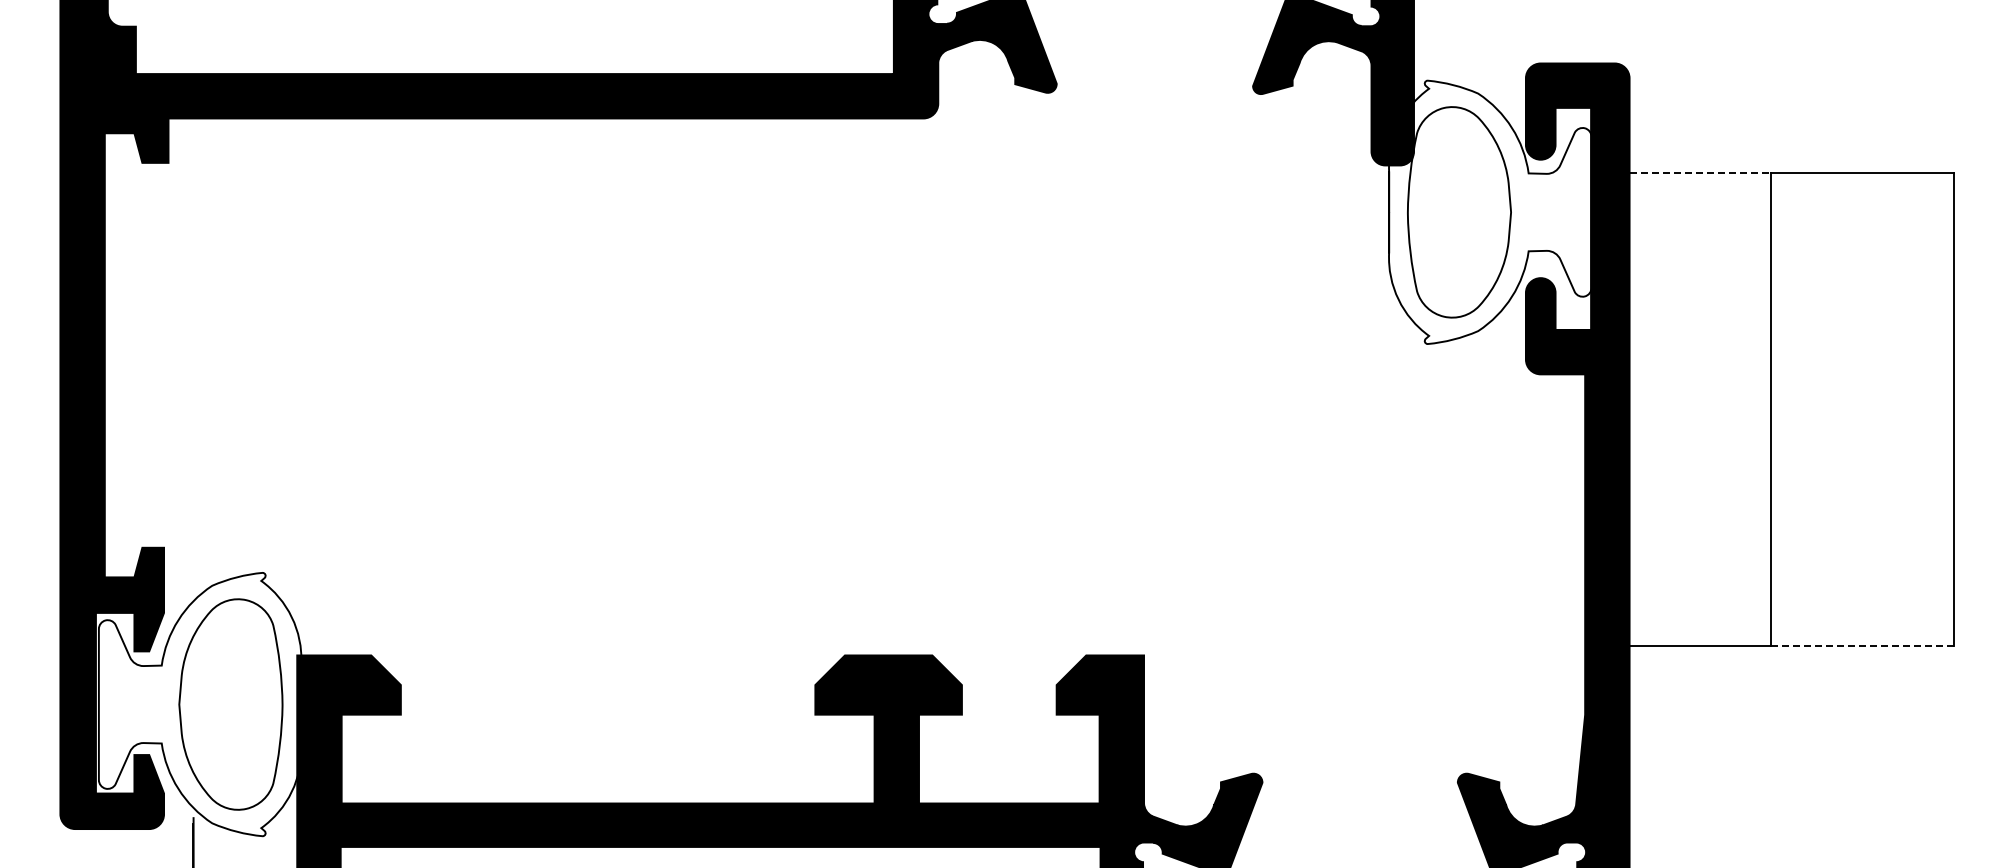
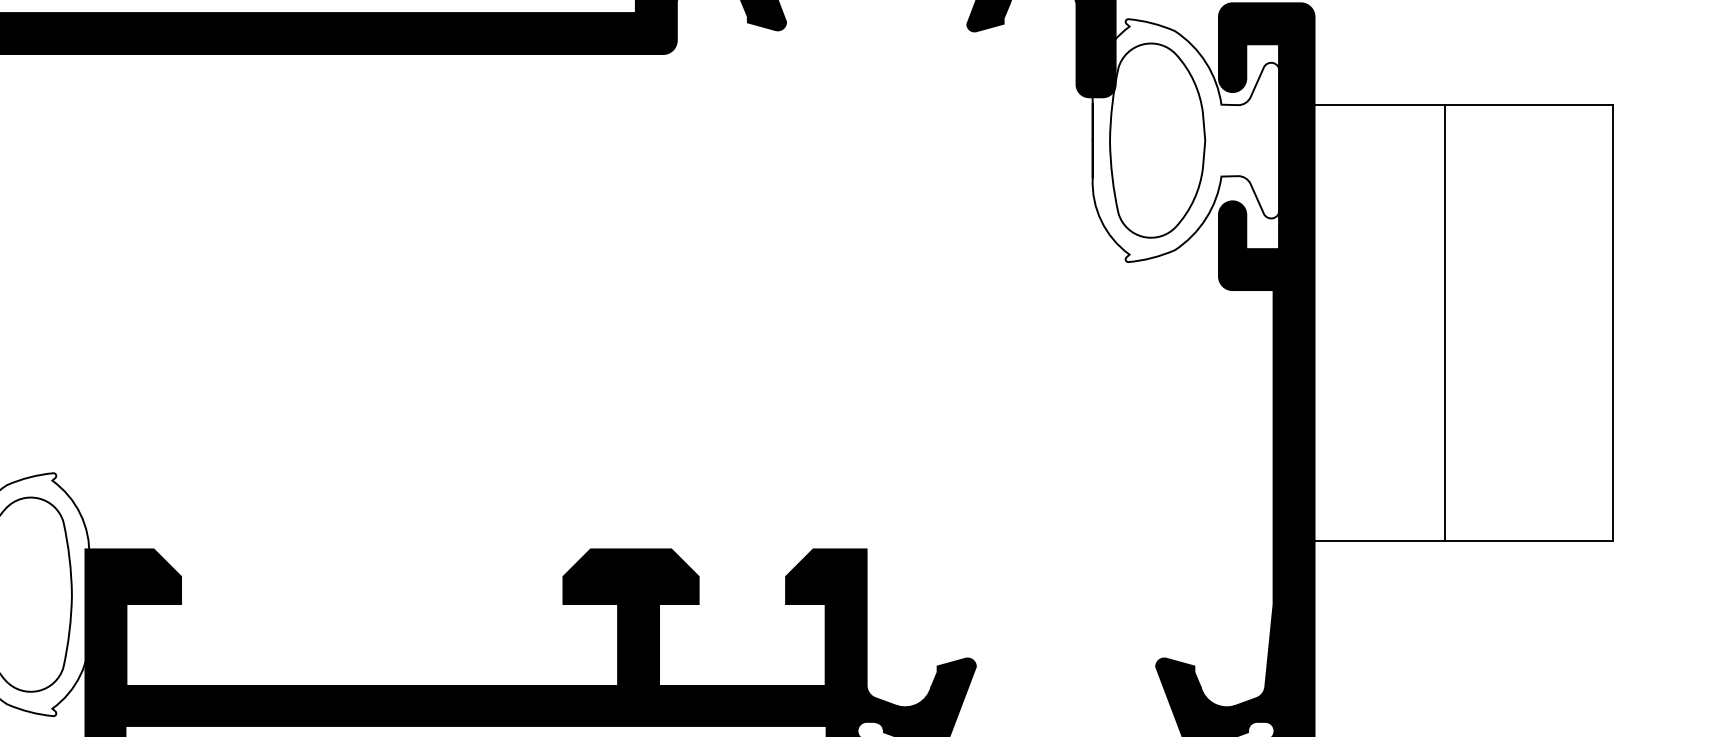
line: (1700, 173) -> (1379, 104), dashed -> solid
line: (1861, 645) -> (1528, 540), dashed -> solid

